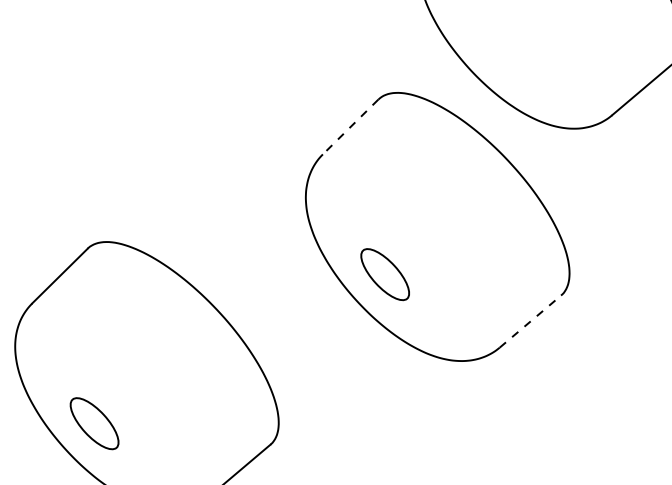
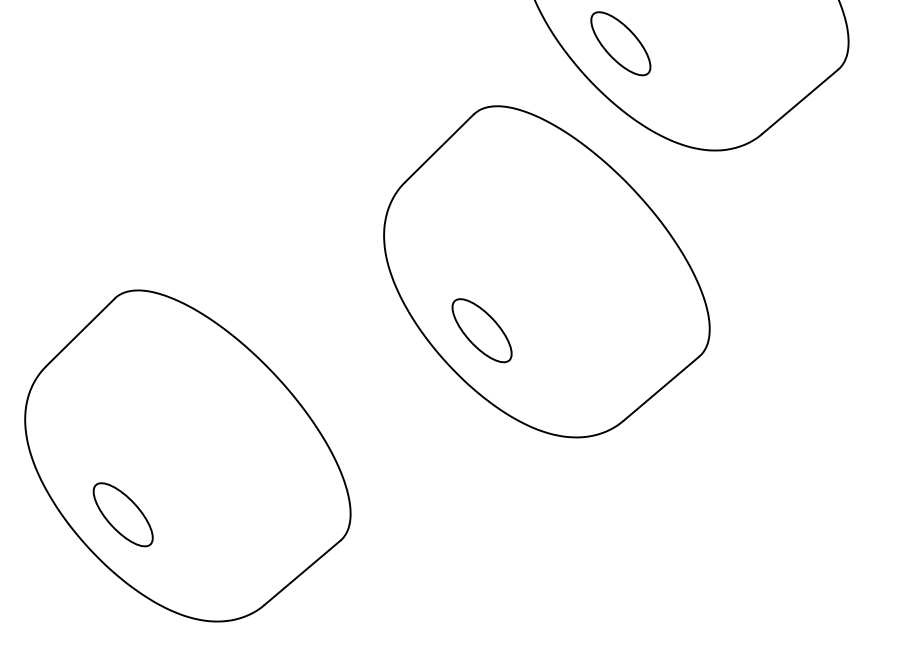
part: (497, 42) -> (620, 43), added
line: (350, 127) -> (439, 148), dashed -> solid
line: (530, 321) -> (661, 388), dashed -> solid

